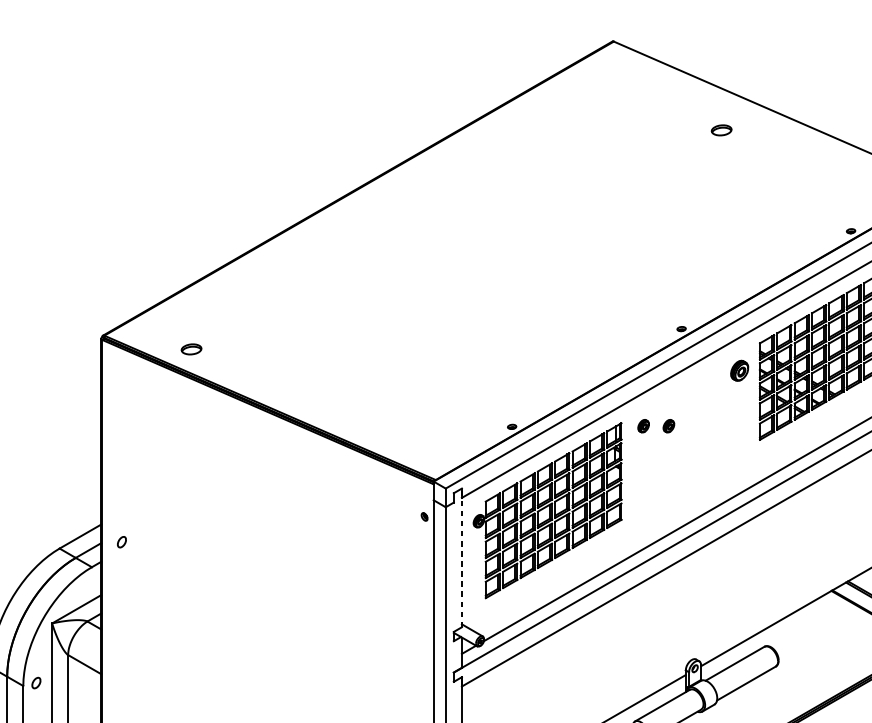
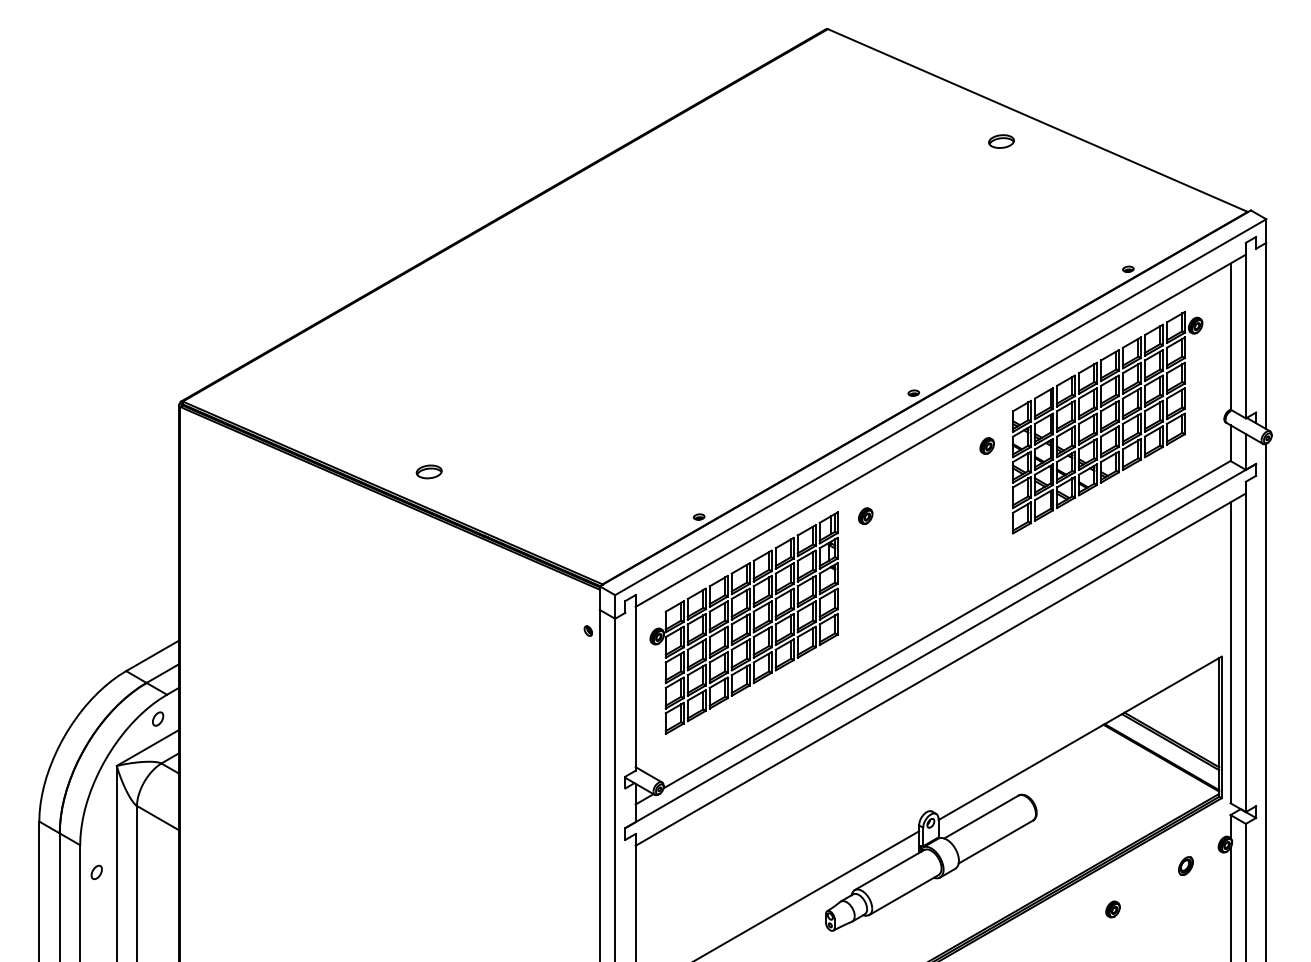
part: (721, 130) -> (1001, 141), moved
part: (190, 349) -> (428, 471), moved
part: (739, 370) -> (986, 445), size x0.62
part: (668, 425) -> (897, 515), removed
part: (122, 541) -> (158, 718), moved
line: (461, 557) -> (635, 682), dashed -> solid
part: (36, 683) -> (96, 872), moved

